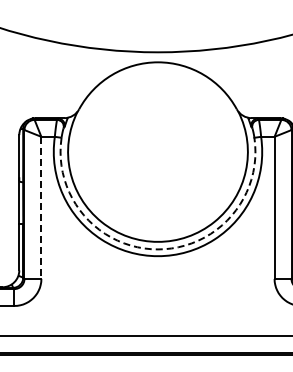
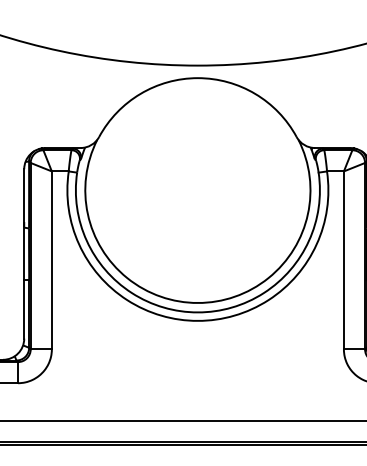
line: (41, 208) -> (52, 261), dashed -> solid
arc: (158, 249) -> (198, 312), dashed -> solid

